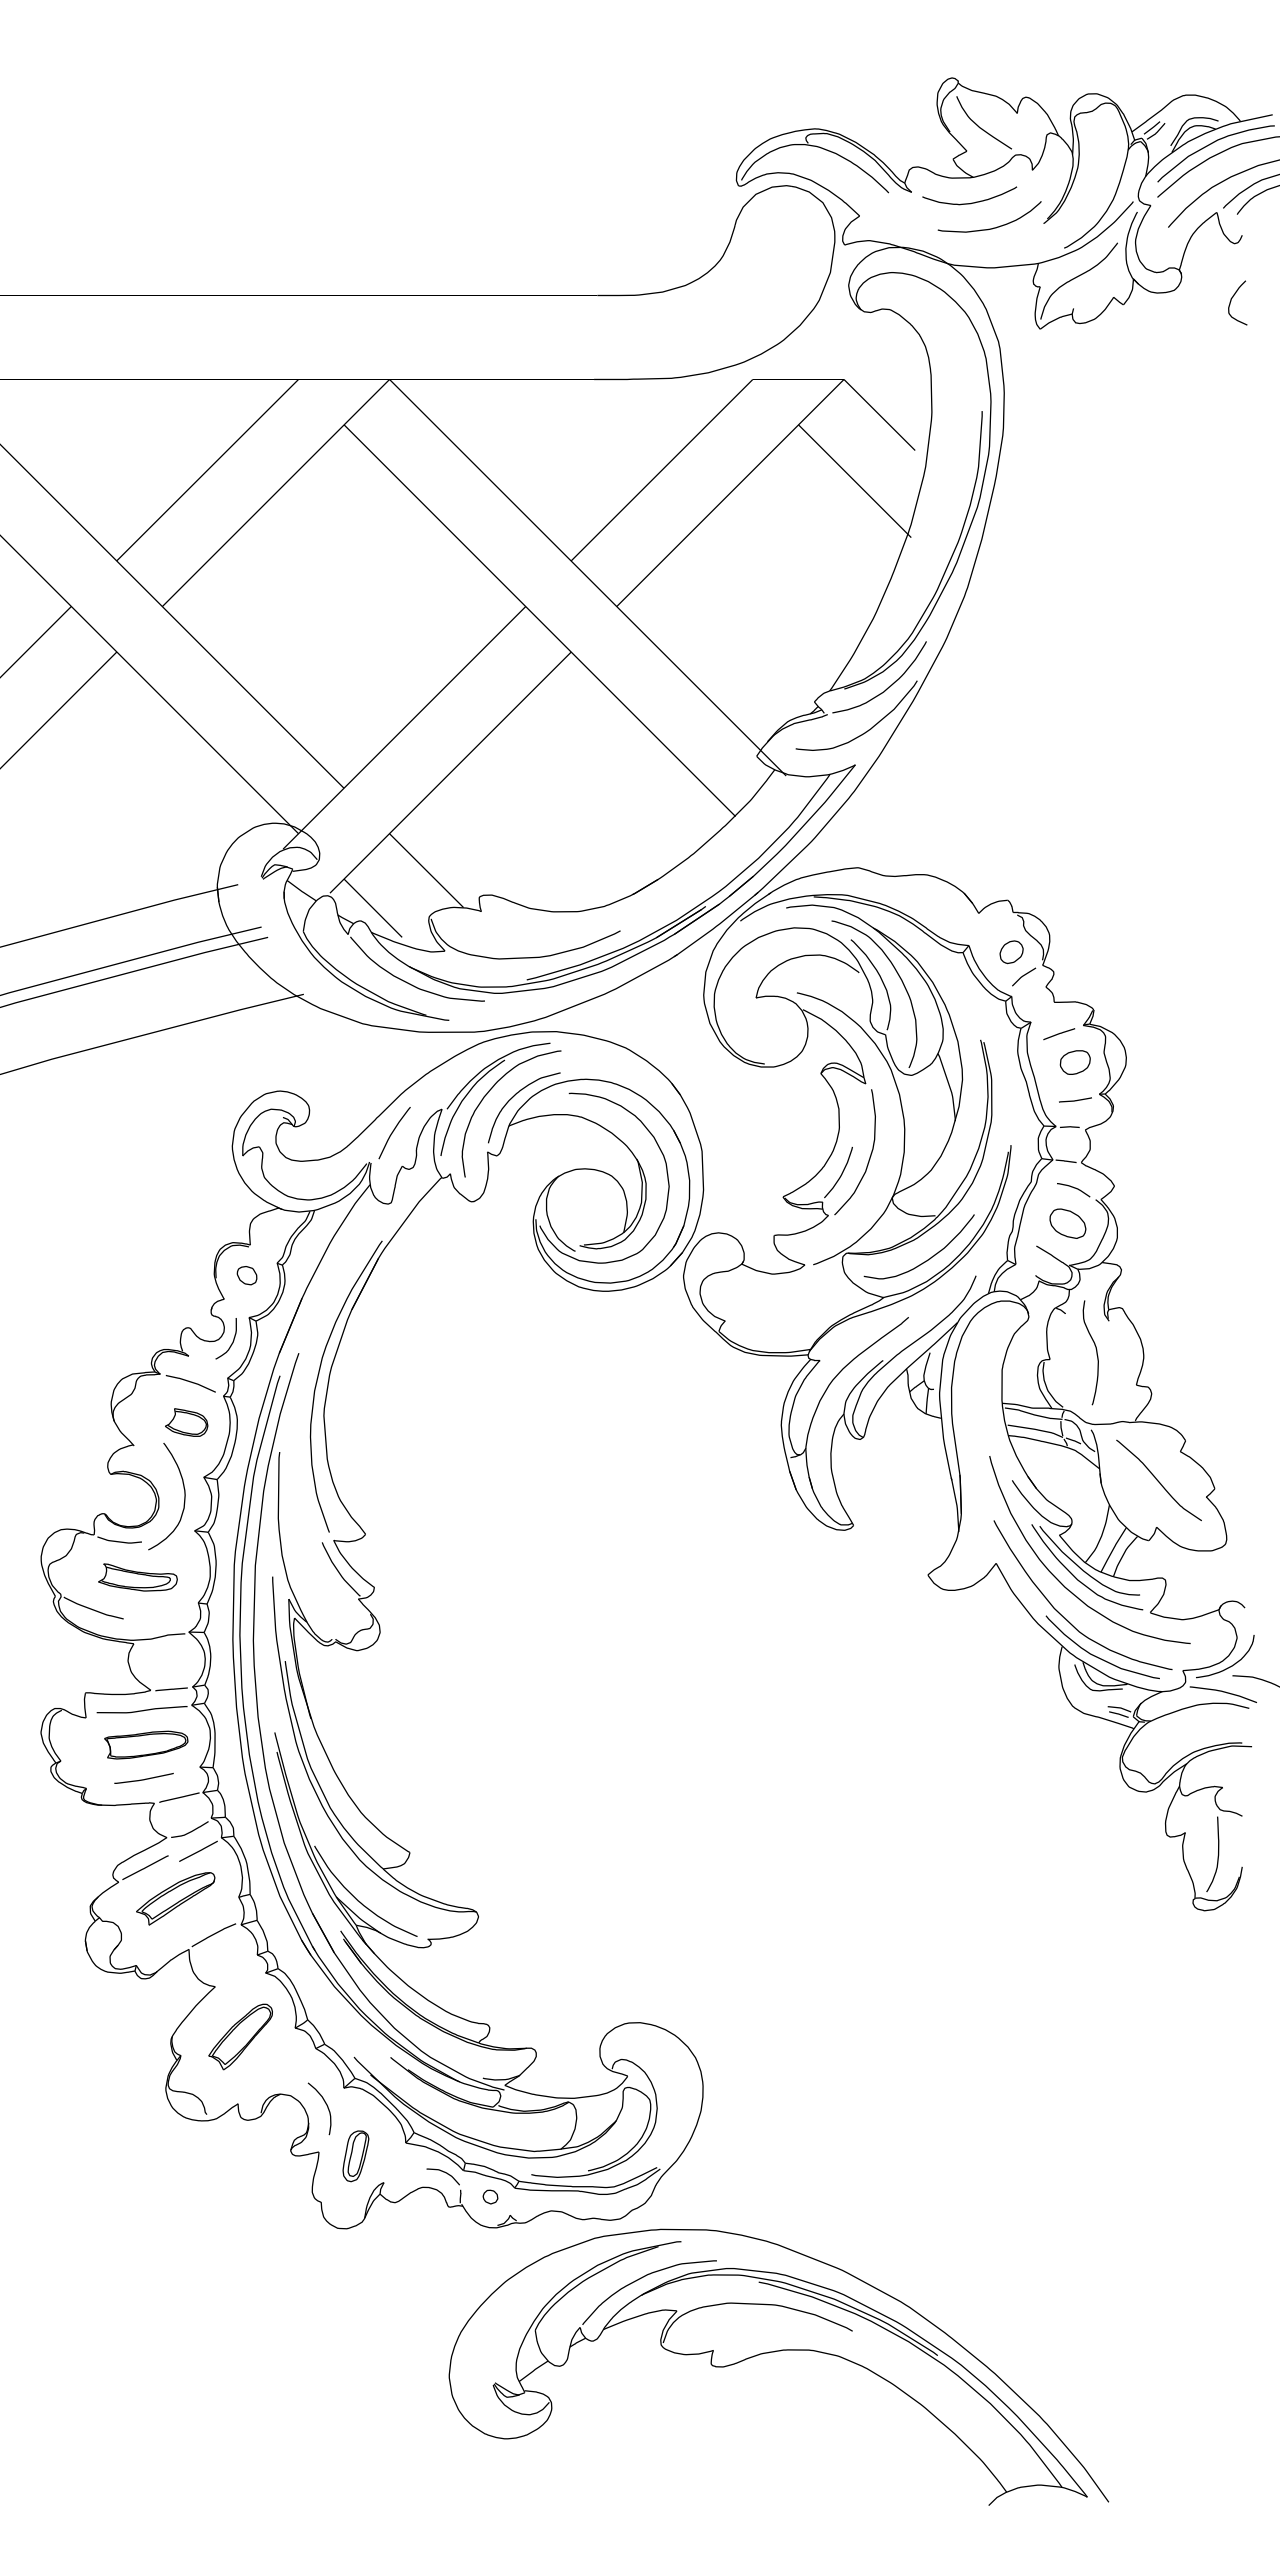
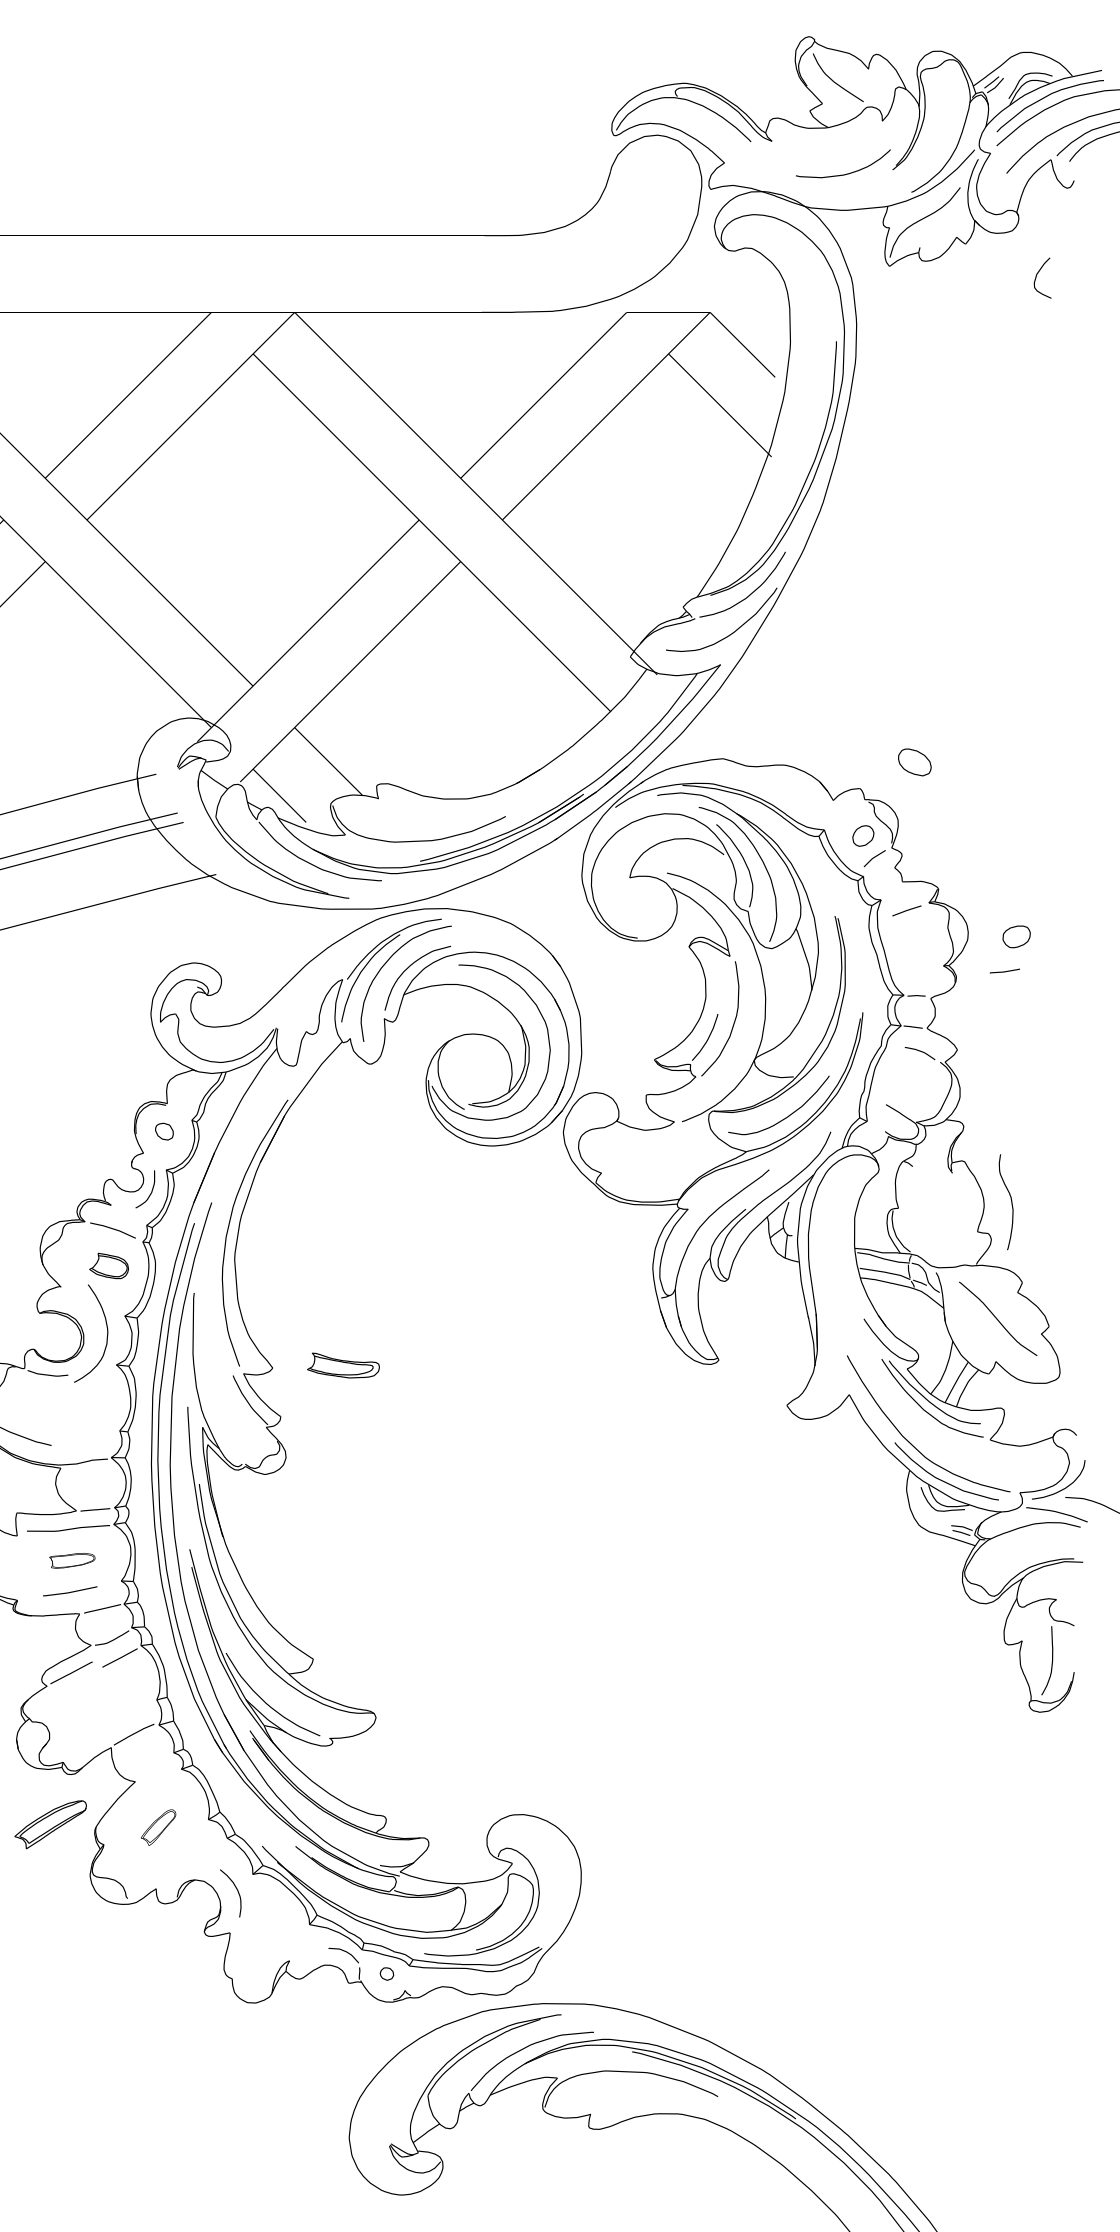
curve: (971, 202) -> (826, 150), removed
curve: (1231, 301) -> (1036, 276), moved
part: (1074, 1062) -> (1015, 936), moved
curve: (1075, 1100) -> (1004, 971), moved
curve: (393, 1132) -> (298, 1000), removed
part: (1067, 1223) -> (914, 762), moved
curve: (1096, 1352) -> (1011, 1201), moved
part: (137, 1577) -> (343, 1365), moved
curve: (1058, 1579) -> (906, 1409), removed
part: (146, 1744) -> (72, 1560), size x0.6
part: (175, 1898) -> (50, 1824), moved
part: (240, 2036) -> (158, 1827), size x0.6
part: (355, 2156) -> (263, 1936), removed

